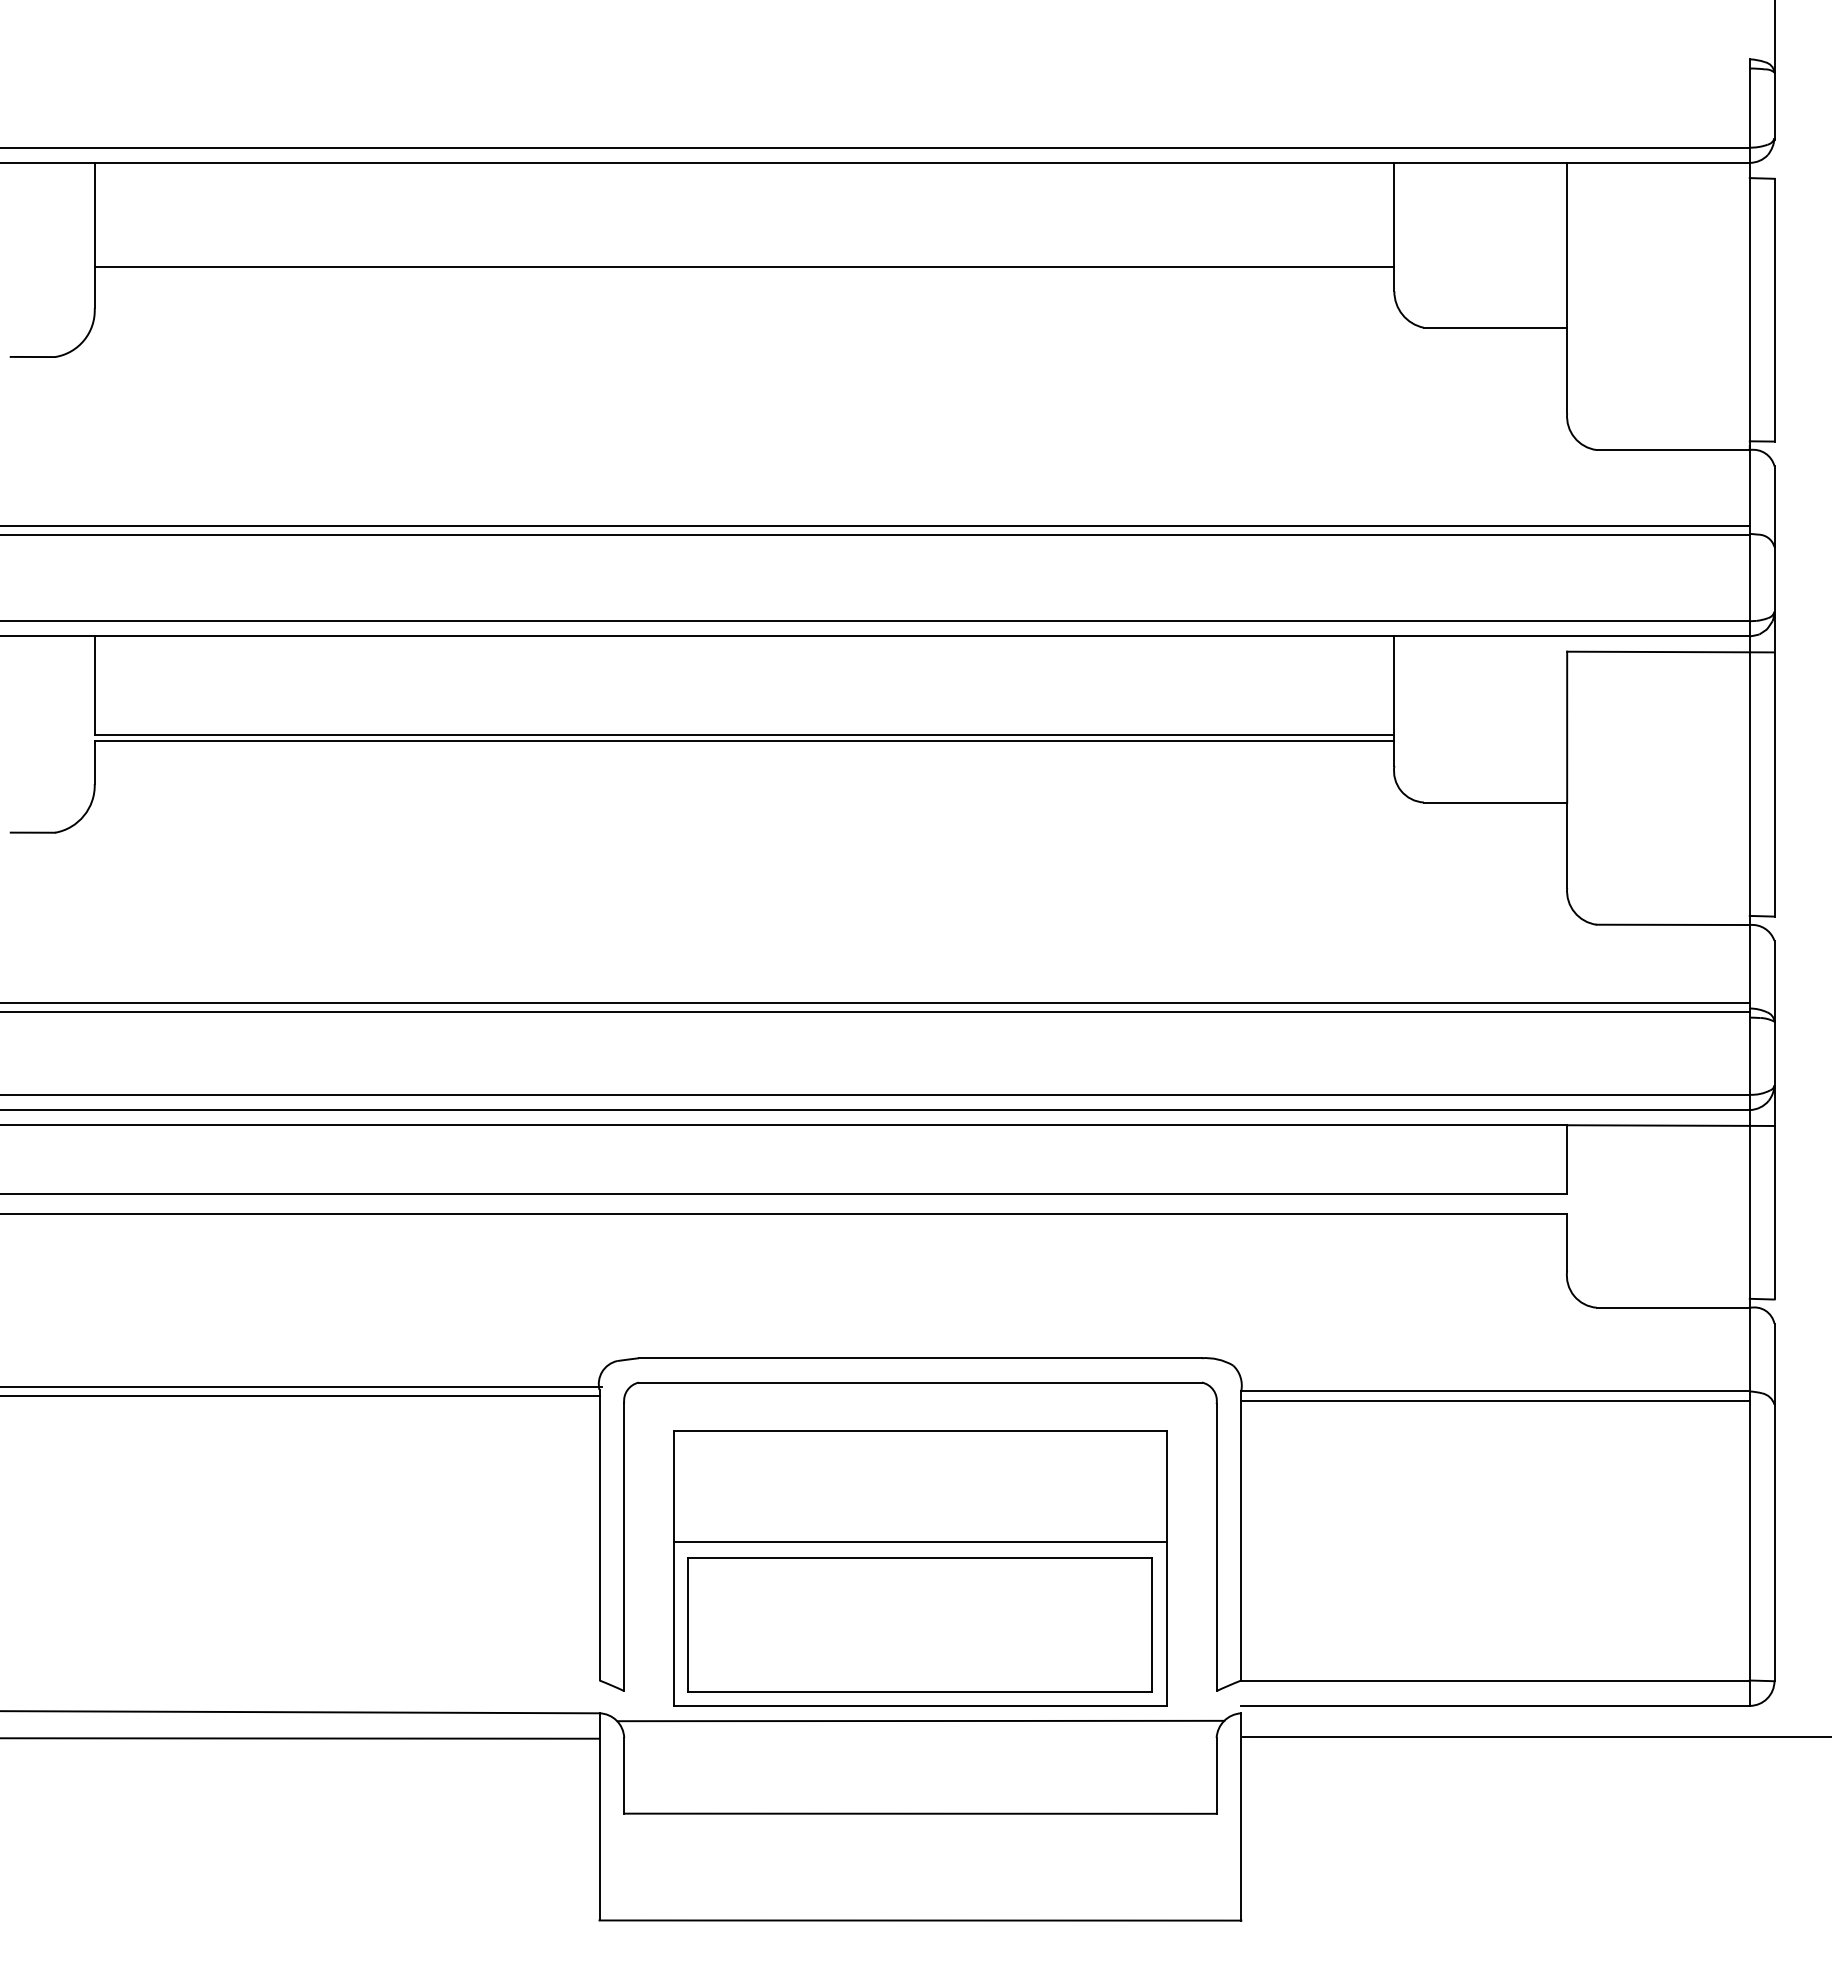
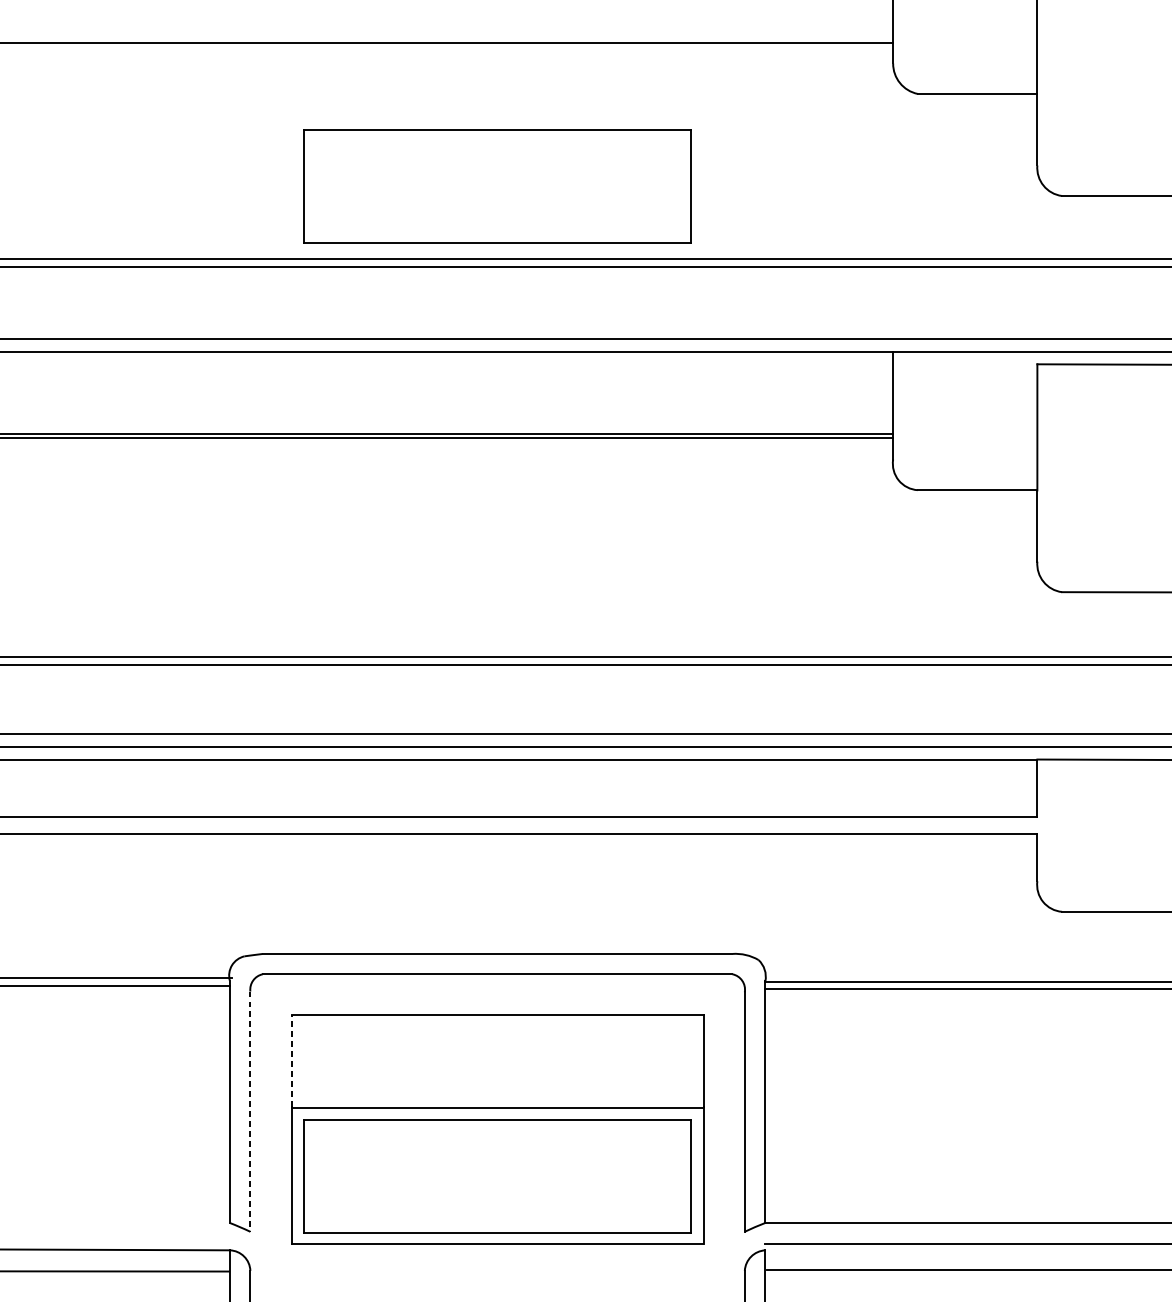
part: (919, 438) -> (496, 186), added
line: (673, 1485) -> (291, 1060), solid -> dashed
line: (624, 1547) -> (250, 1111), solid -> dashed
line: (920, 1720) -> (497, 1256), removed

